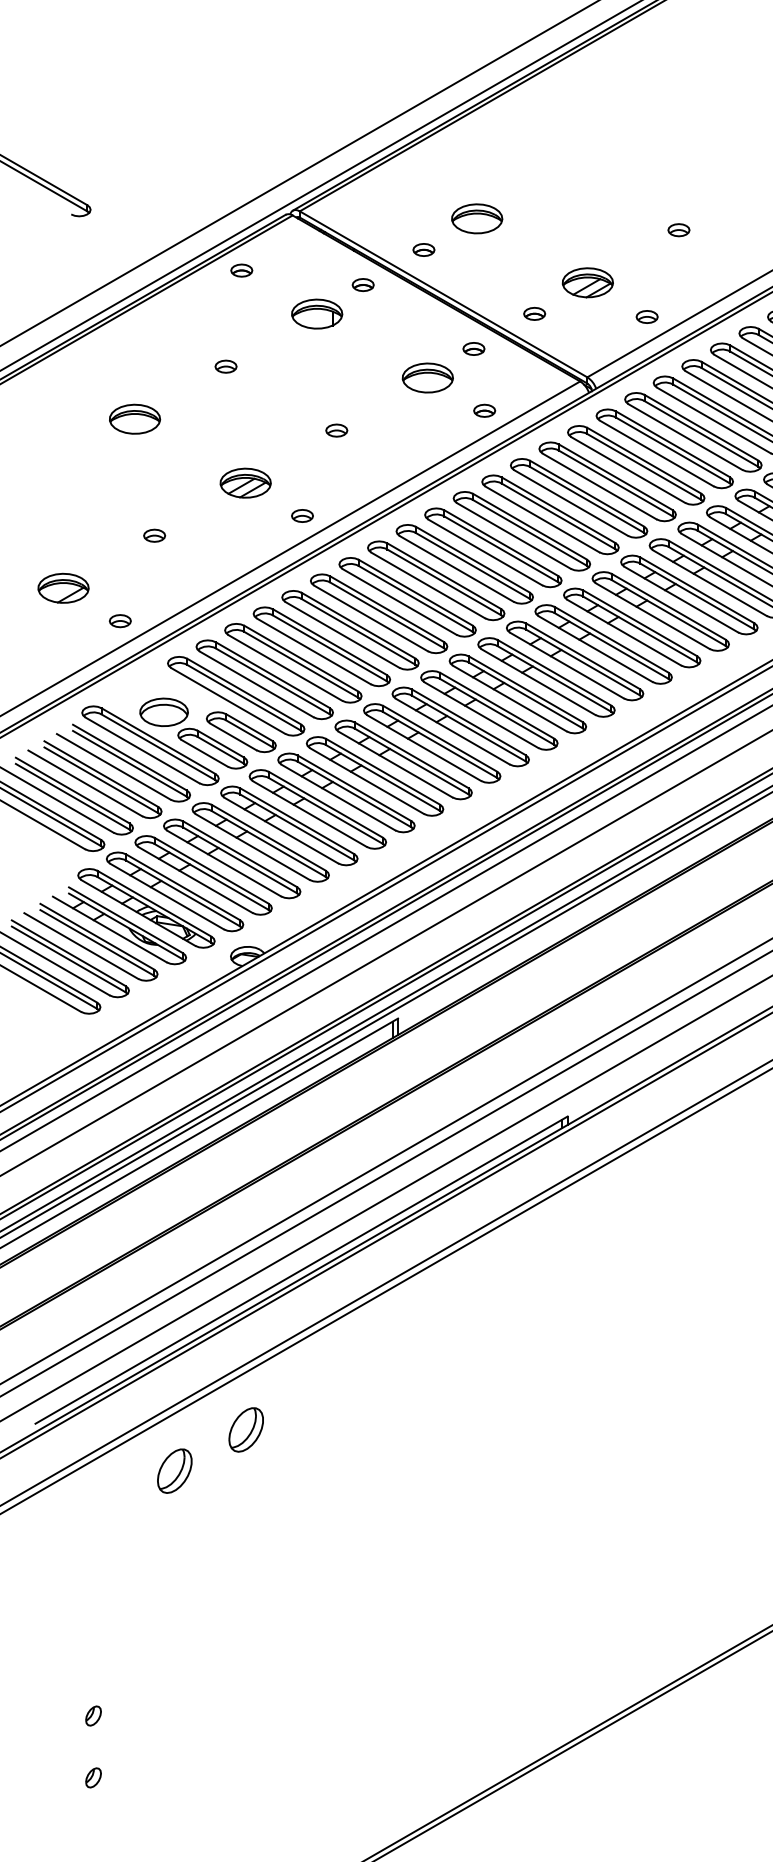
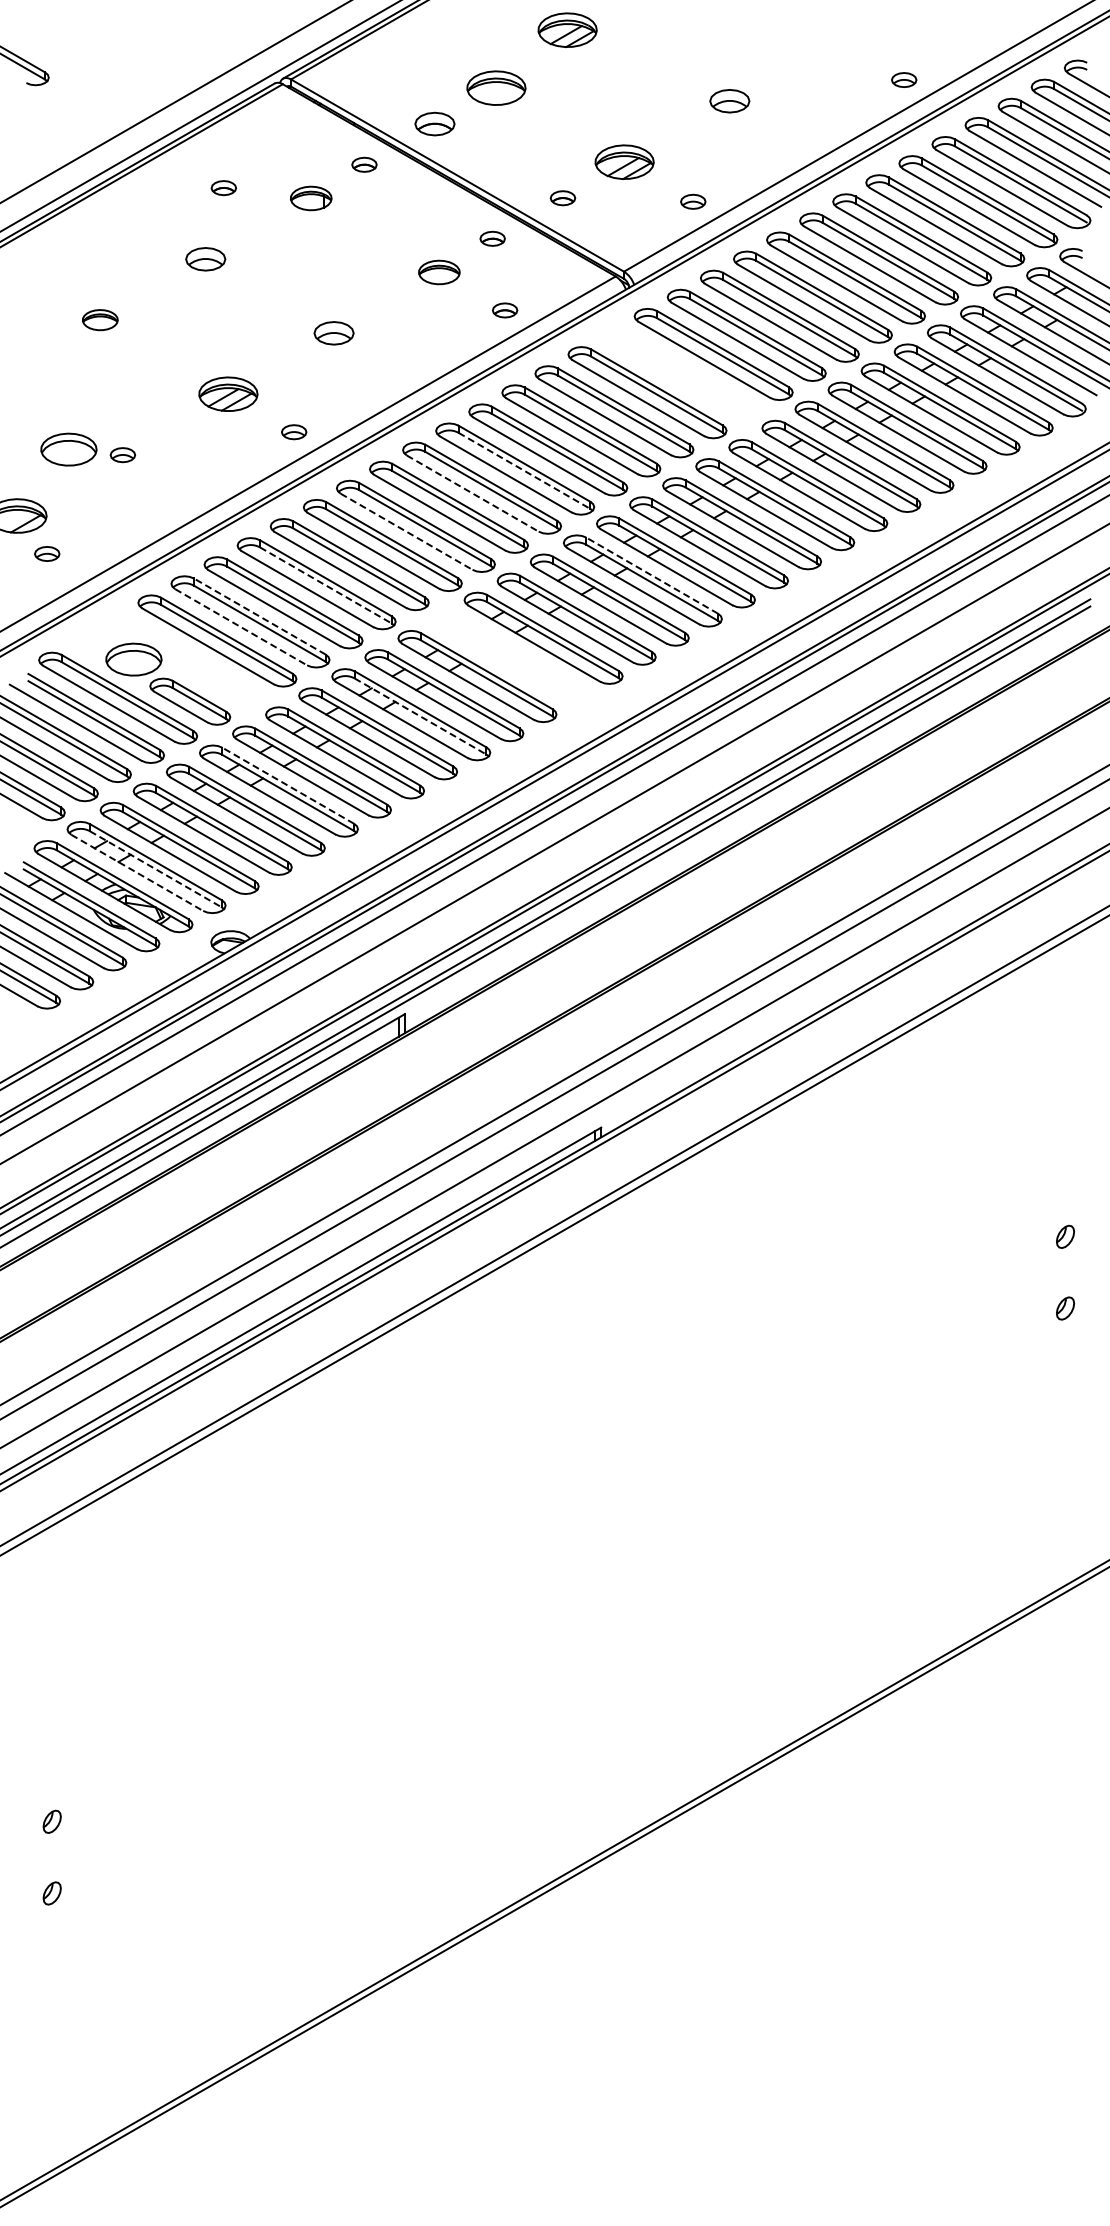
part: (538, 168) -> (567, 29), added
part: (679, 230) -> (730, 101), size x1.6
part: (423, 250) -> (434, 124), size x1.6
part: (241, 270) -> (223, 188), moved
part: (317, 314) -> (311, 198), size x0.7
part: (225, 366) -> (205, 259), size x1.6
part: (428, 378) -> (439, 272), size x0.7
part: (135, 418) -> (100, 319), size x0.6
part: (336, 430) -> (333, 333), size x1.6
part: (636, 465) -> (680, 373), removed
part: (107, 530) -> (68, 449), added
line: (501, 549) -> (524, 471), solid -> dashed
line: (457, 568) -> (473, 493), solid -> dashed
line: (400, 602) -> (407, 532), solid -> dashed
part: (120, 620) -> (47, 553), moved
line: (611, 639) -> (651, 575), solid -> dashed
line: (330, 648) -> (326, 585), solid -> dashed
line: (272, 675) -> (259, 616), solid -> dashed
line: (257, 684) -> (241, 627), solid -> dashed
part: (489, 709) -> (510, 656), removed
part: (241, 732) -> (223, 682), removed
line: (412, 761) -> (421, 716), solid -> dashed
line: (296, 821) -> (287, 785), solid -> dashed
line: (183, 893) -> (156, 869), solid -> dashed
line: (167, 897) -> (137, 873), solid -> dashed
part: (245, 1429) -> (228, 1490), removed
part: (174, 1471) -> (145, 1538), removed

